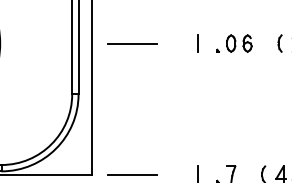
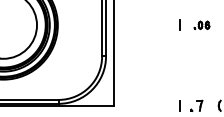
line: (133, 43) -> (139, 25), removed
part: (233, 43) -> (201, 25), size x0.7
line: (133, 174) -> (139, 105), removed

